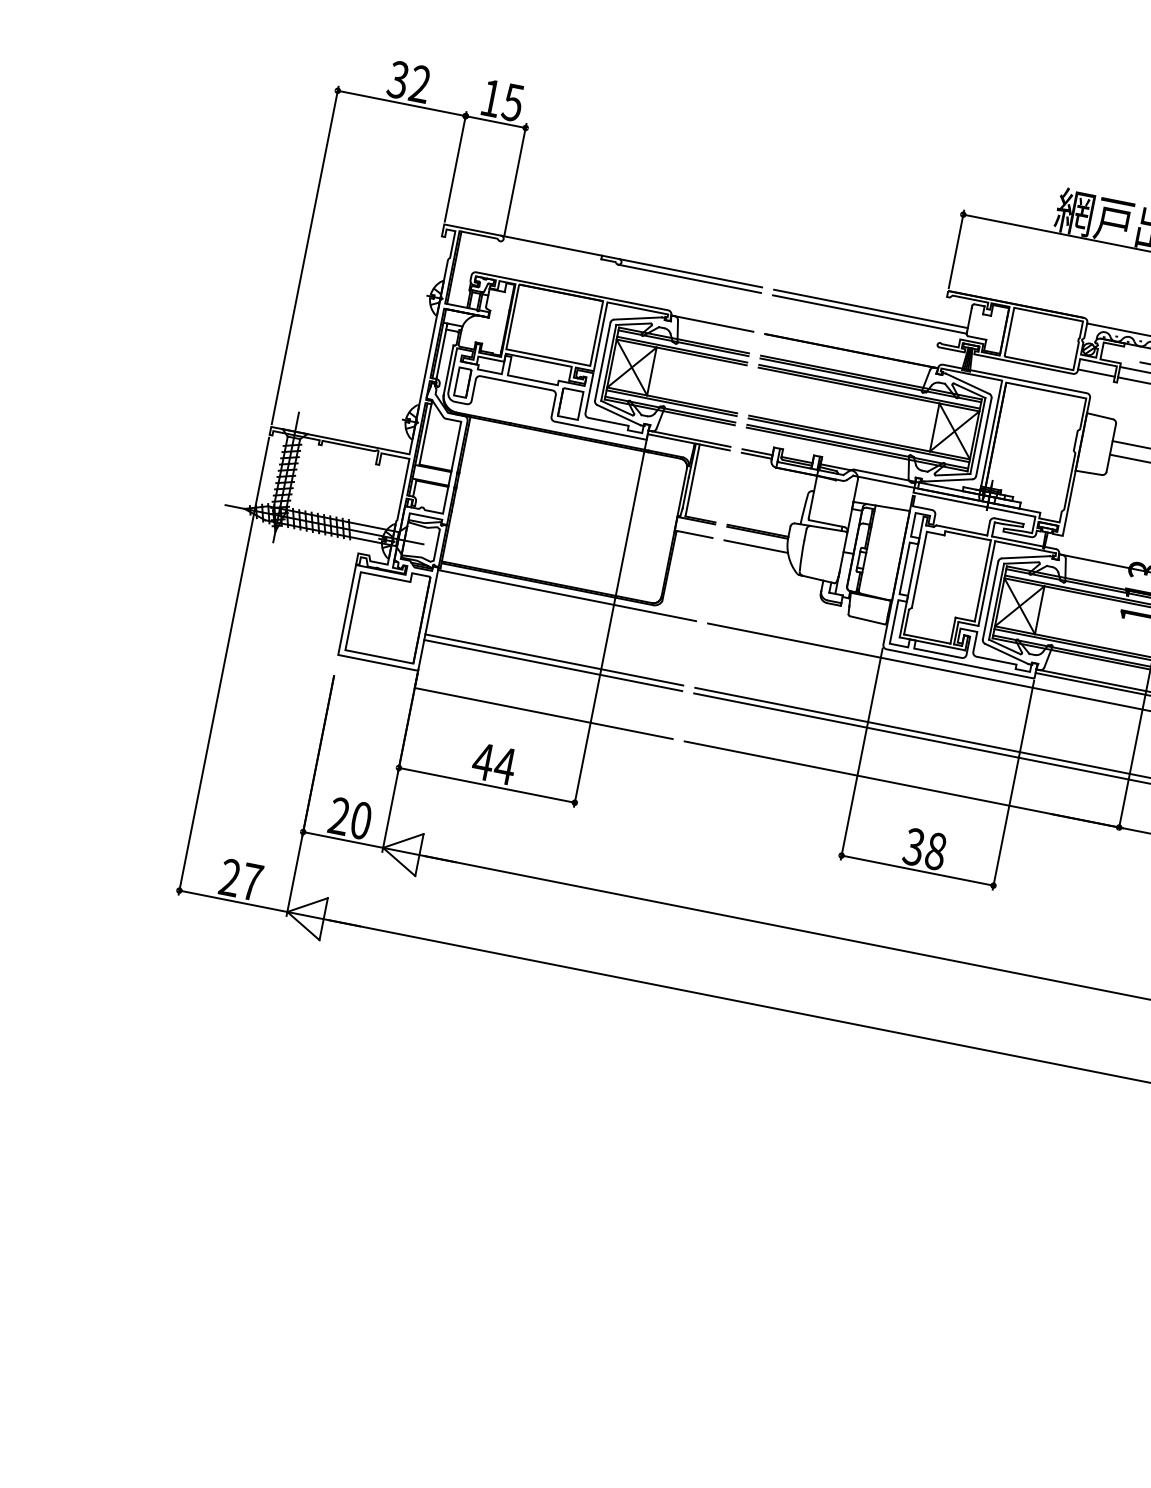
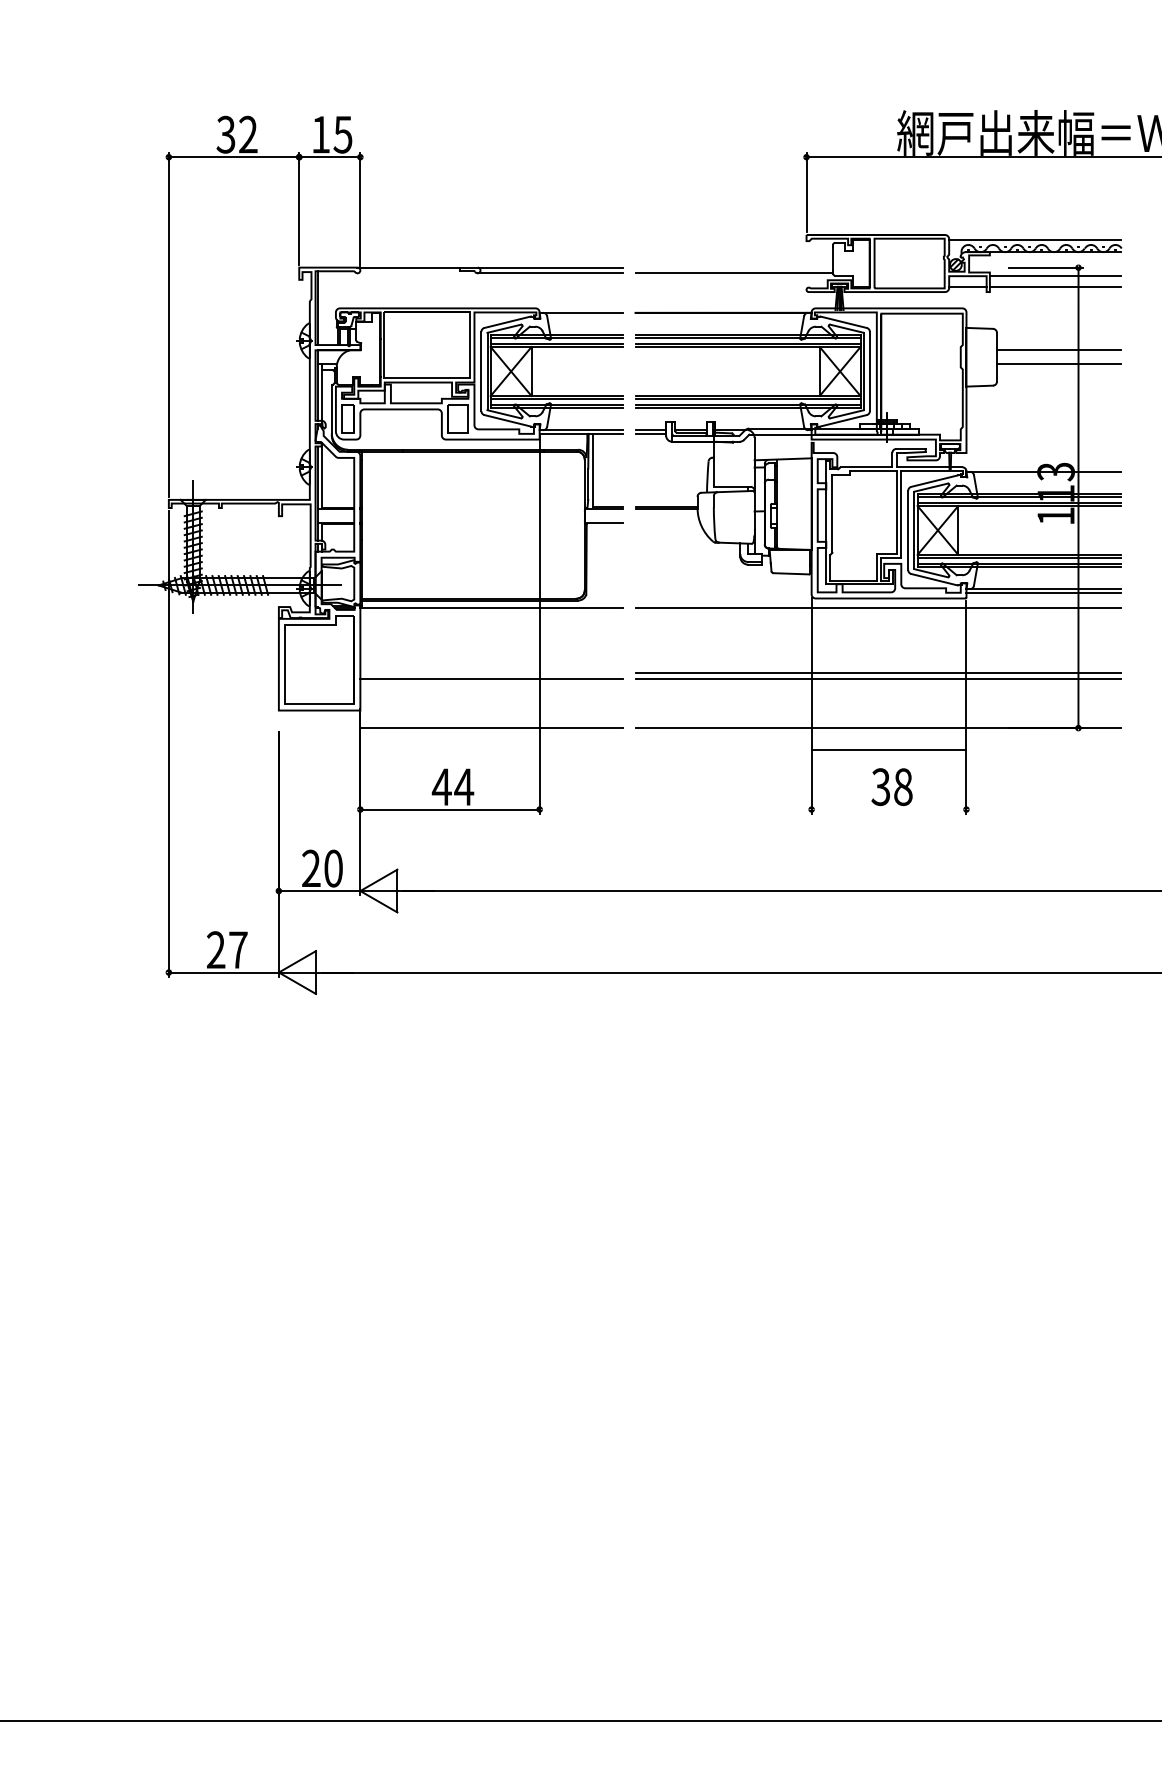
line: (870, 308) -> (733, 267), removed
line: (755, 546) -> (667, 523), removed
line: (554, 659) -> (491, 673), removed
line: (917, 870) -> (888, 749), moved

